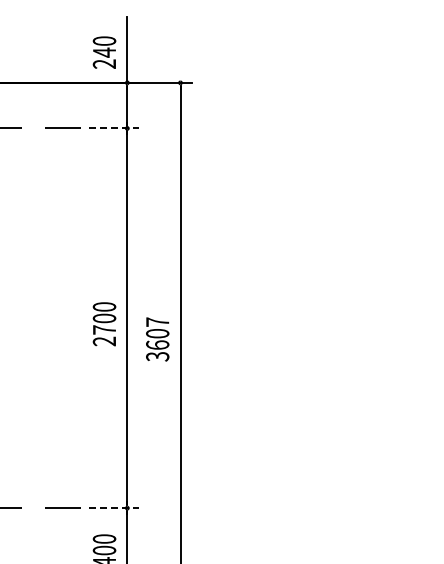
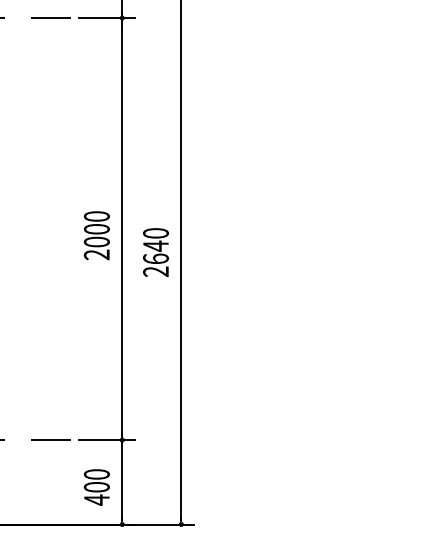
line: (114, 128) -> (107, 18), dashed -> solid
text: (104, 329) -> (96, 241), 2700 -> 2000
text: (157, 339) -> (155, 252), 3607 -> 2640
line: (114, 508) -> (107, 440), dashed -> solid

